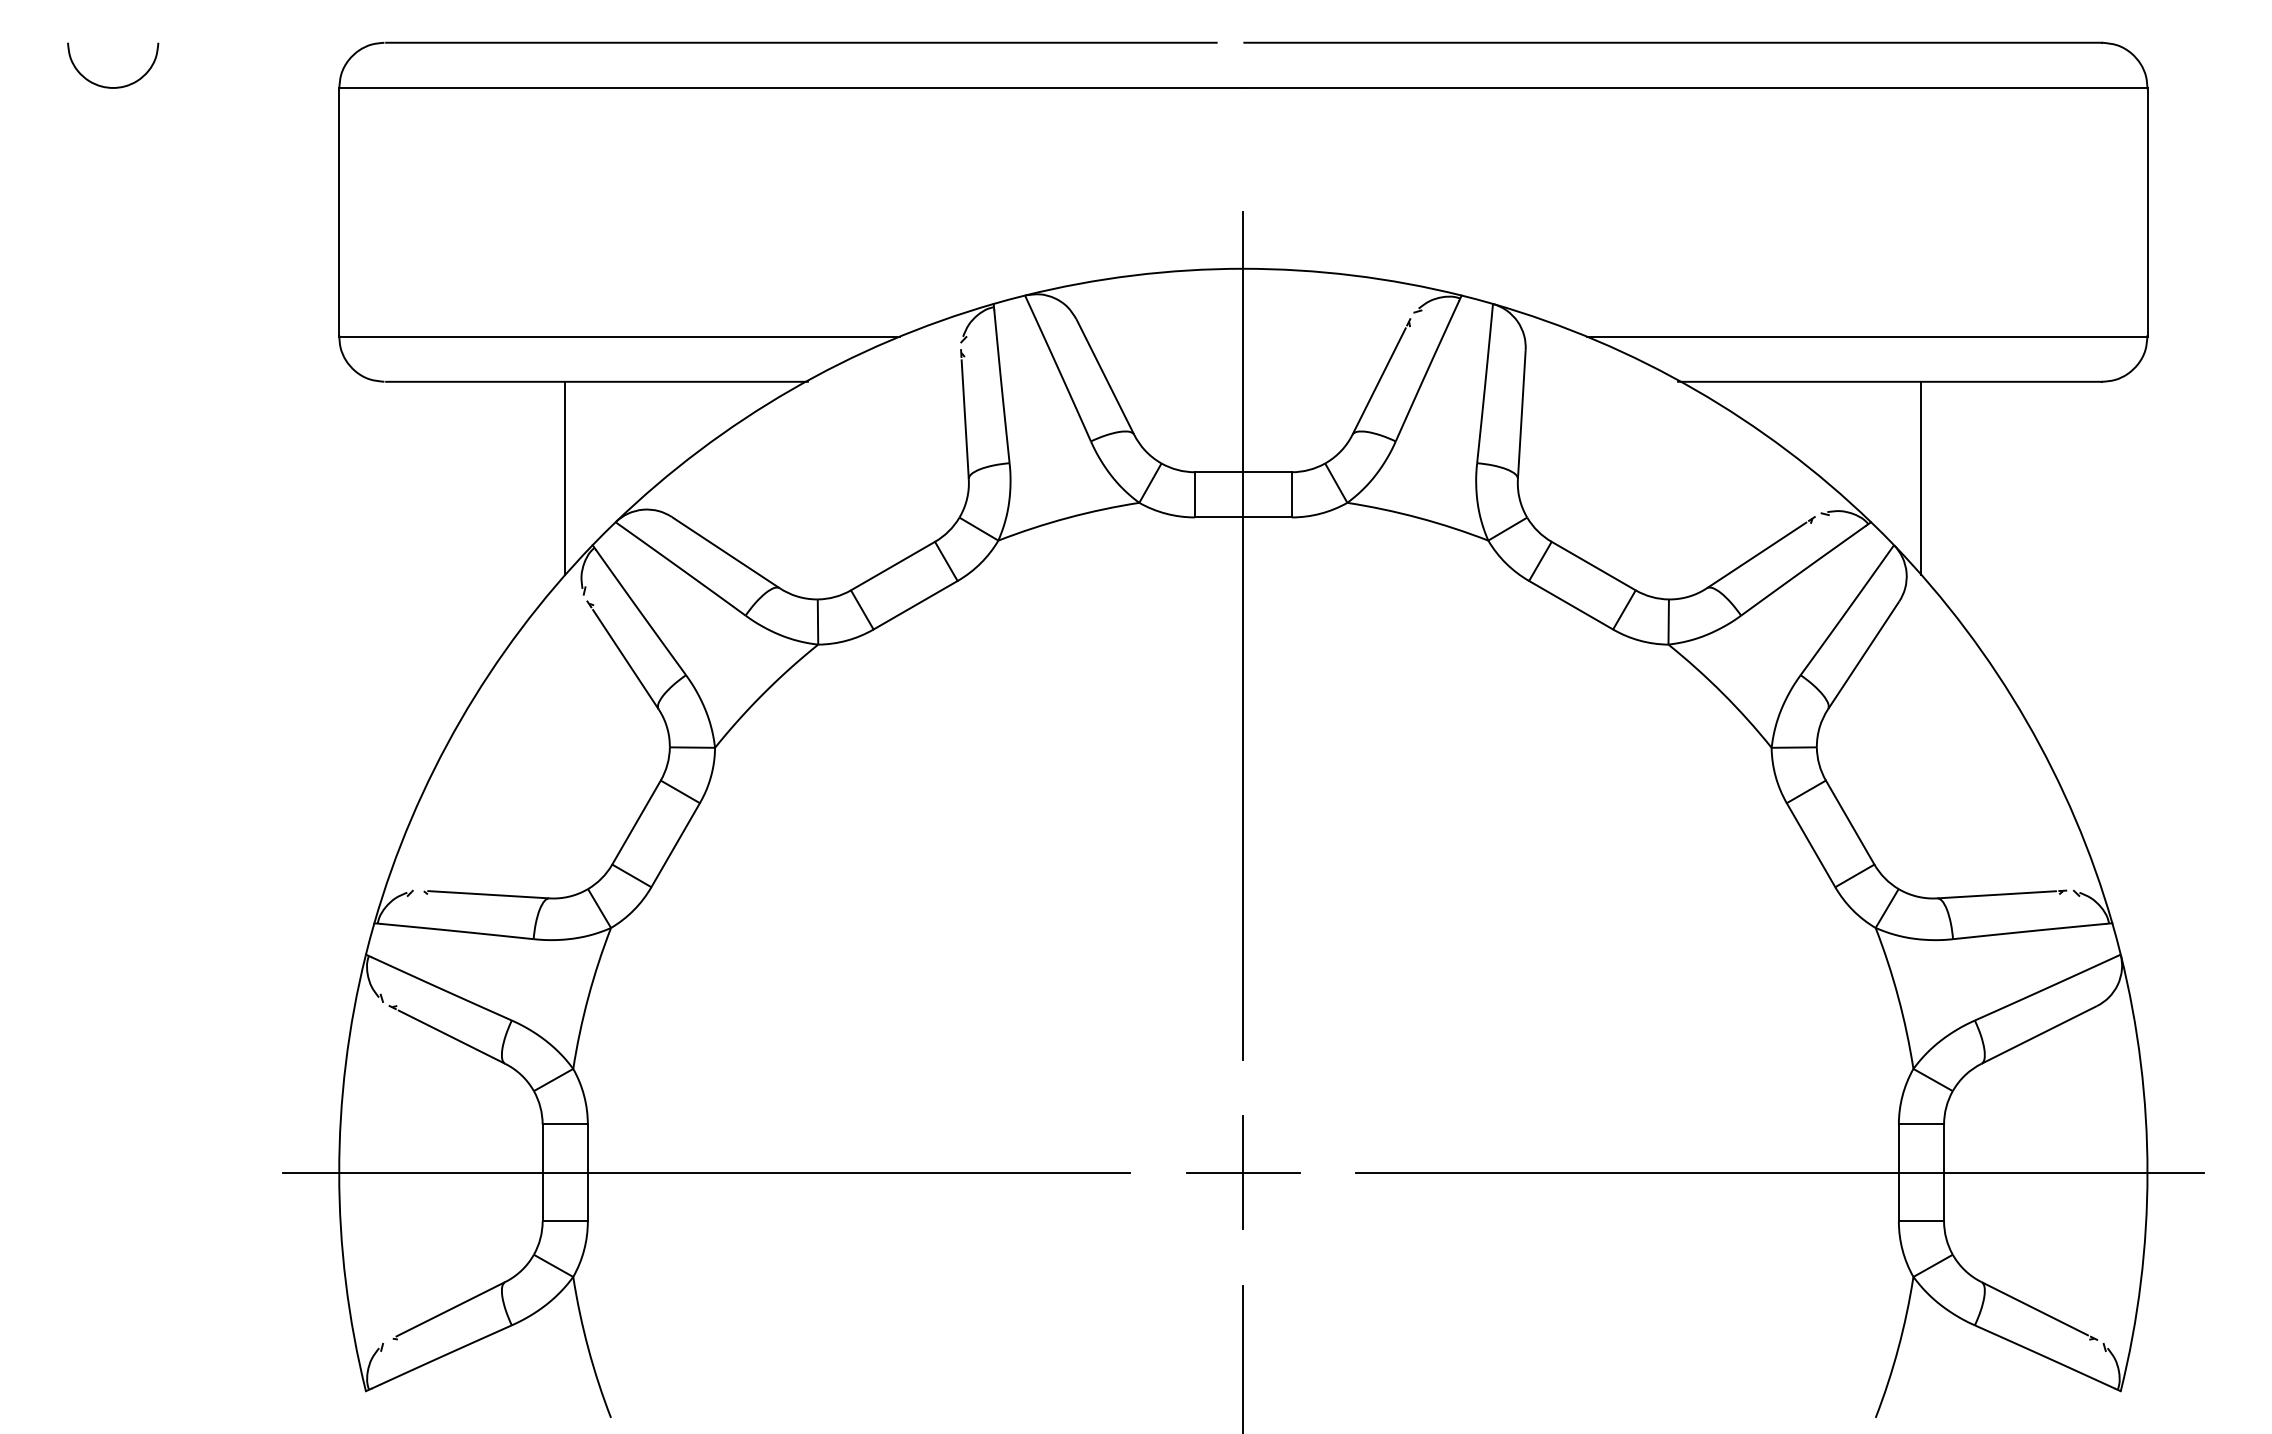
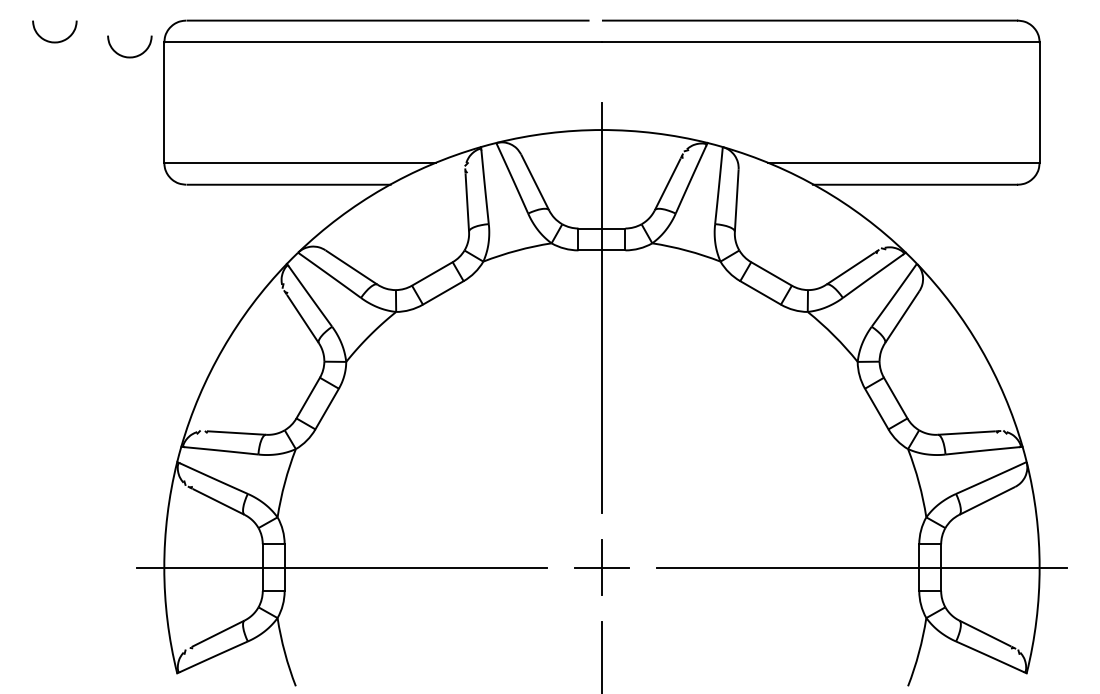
curve: (267, 116) -> (129, 56), added
line: (564, 478) -> (273, 231), removed
line: (1922, 478) -> (930, 231), removed

